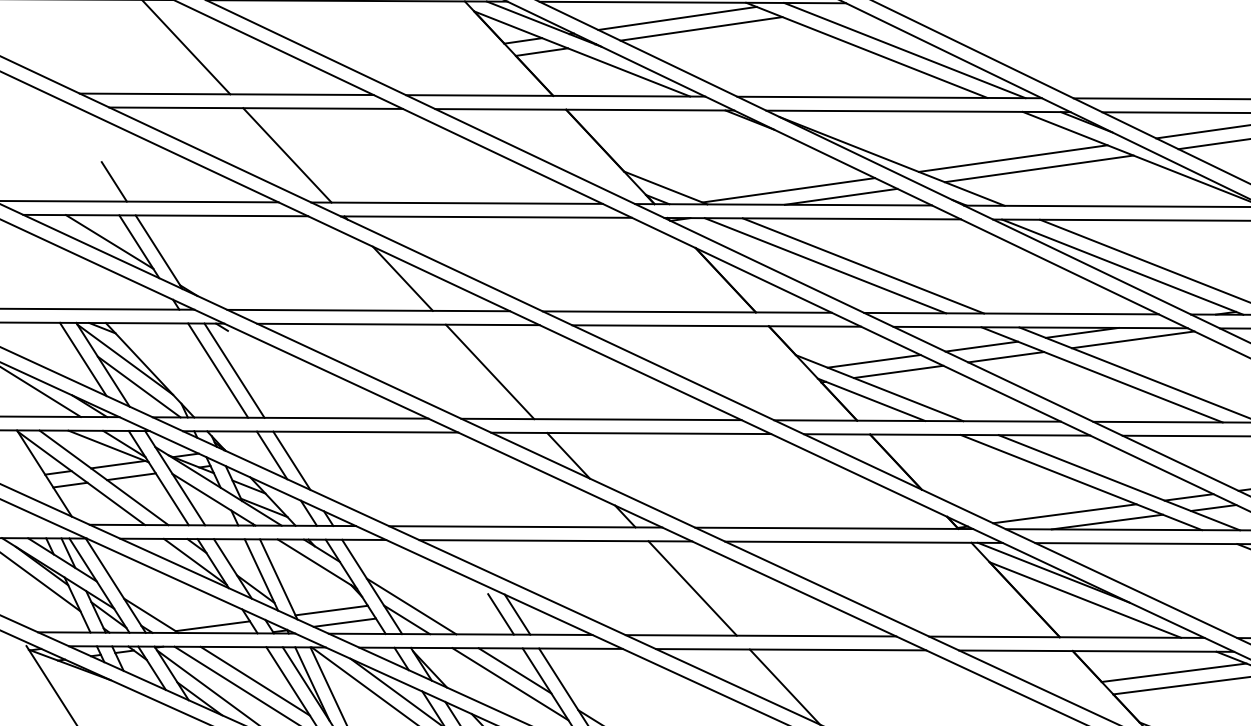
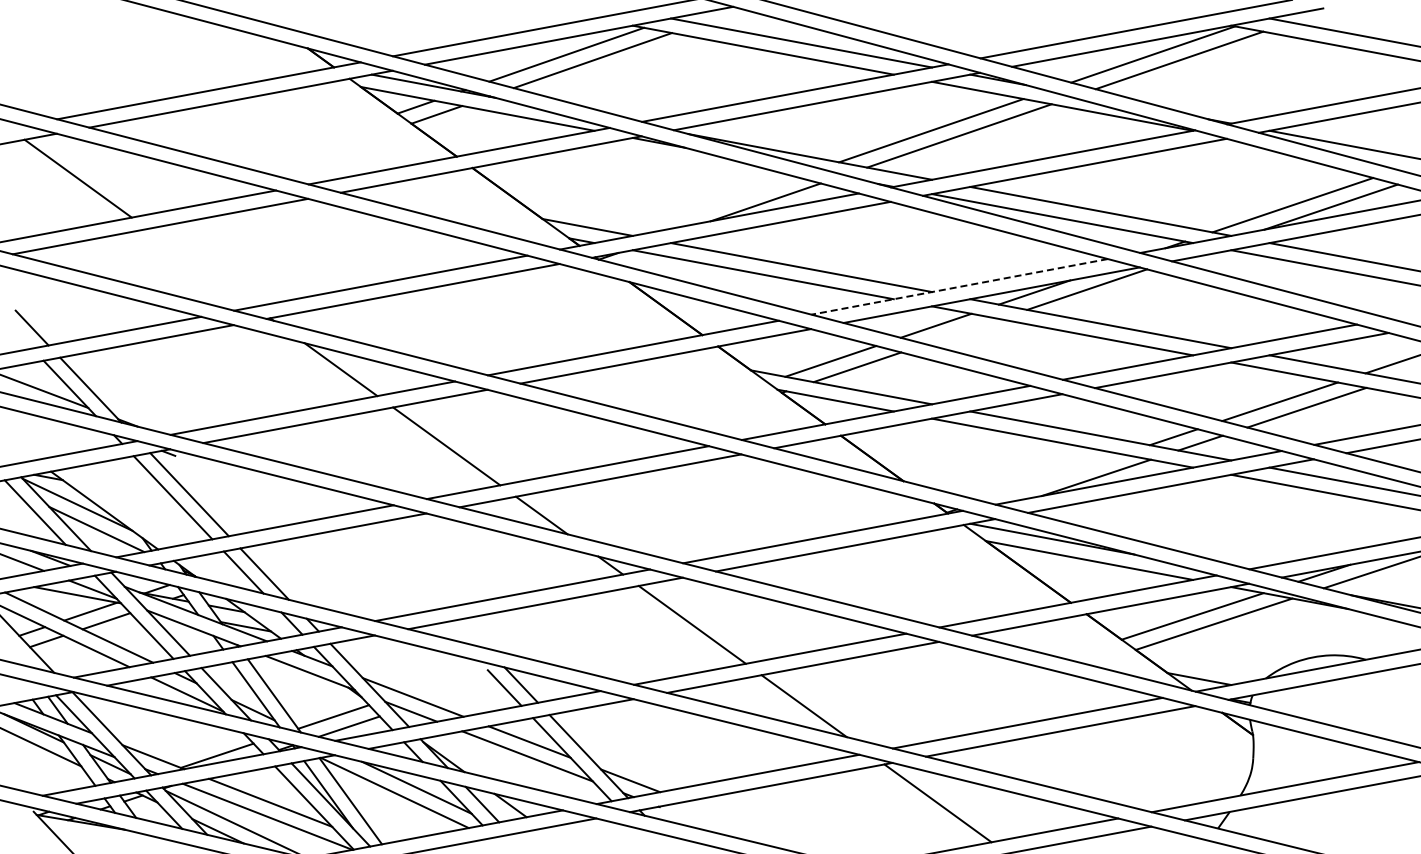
line: (286, 154) -> (200, 267), removed
line: (788, 189) -> (711, 205), removed
line: (1011, 313) -> (959, 286), solid -> dashed
line: (1005, 356) -> (962, 331), removed
line: (1064, 513) -> (1051, 477), removed

